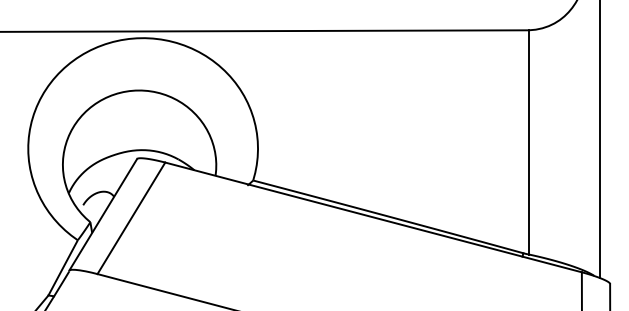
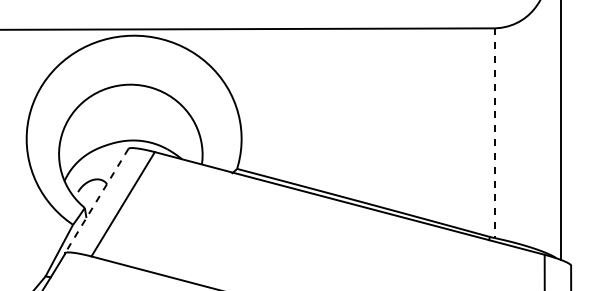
line: (529, 142) -> (495, 133), solid -> dashed
line: (102, 215) -> (96, 201), solid -> dashed

